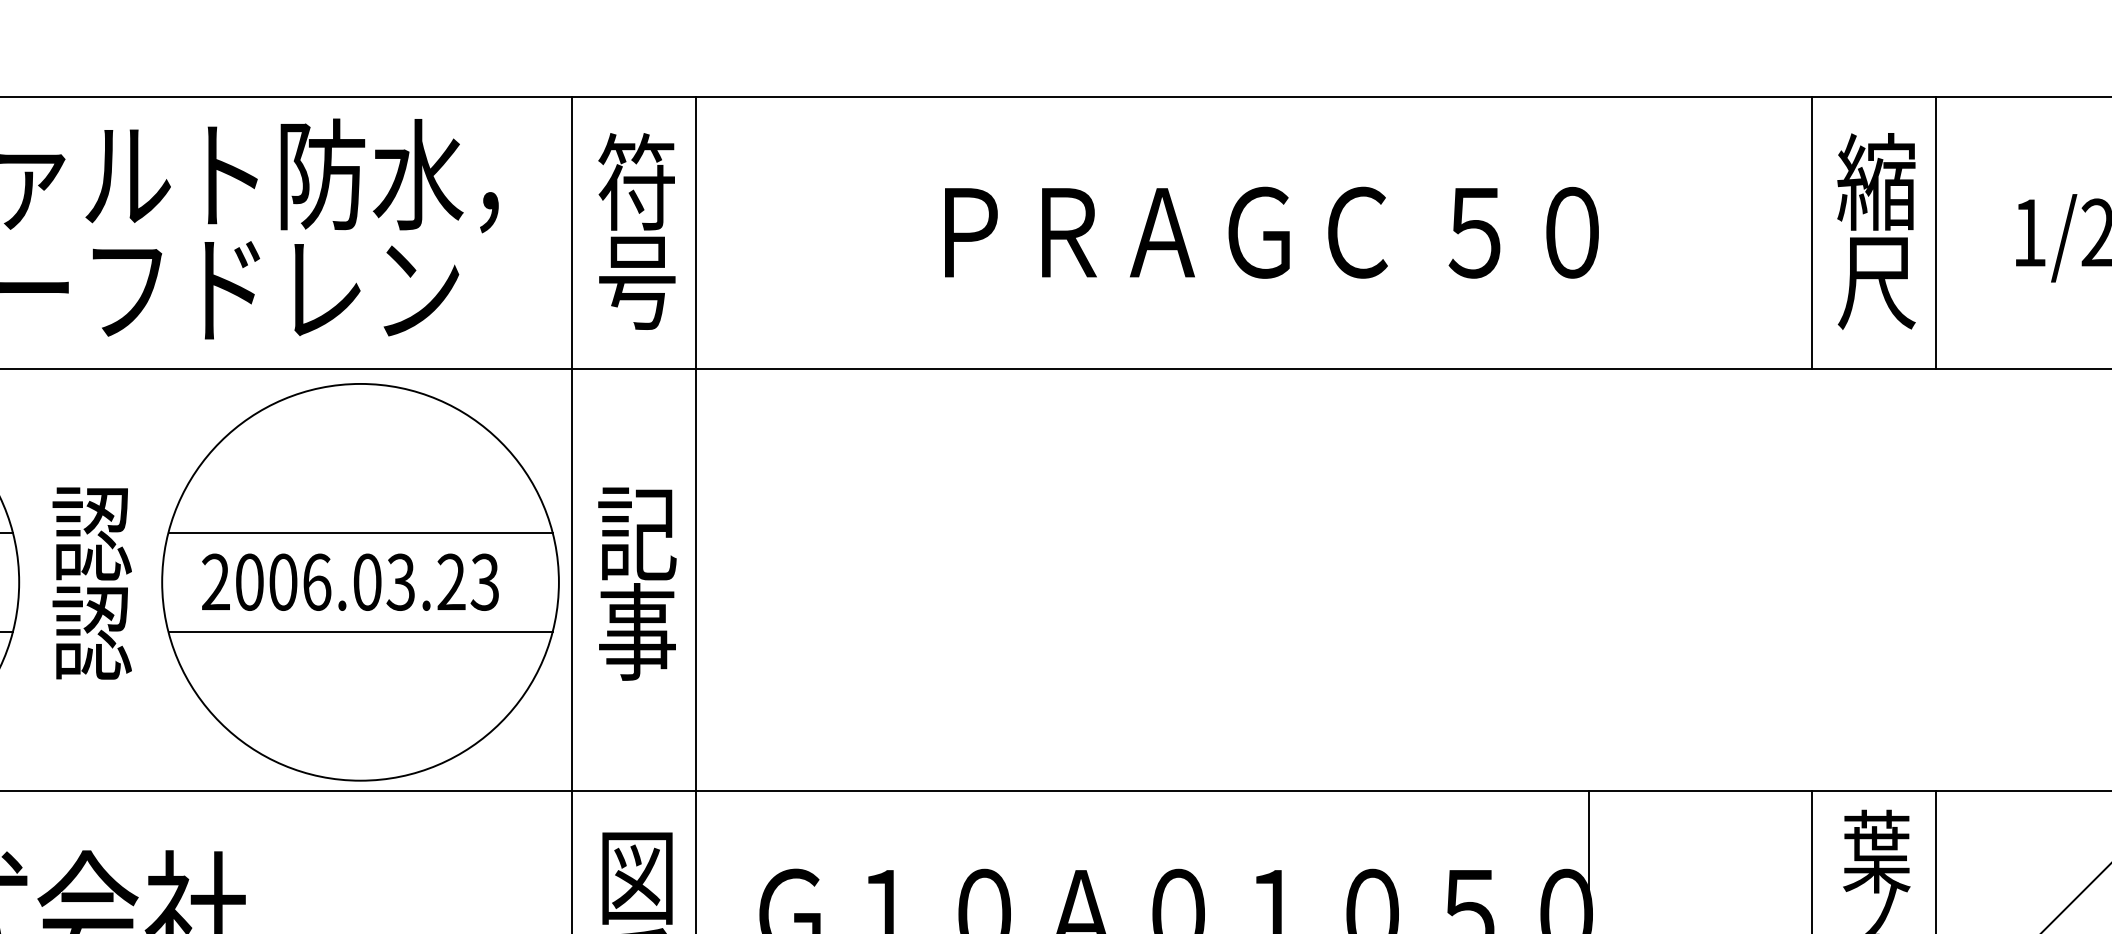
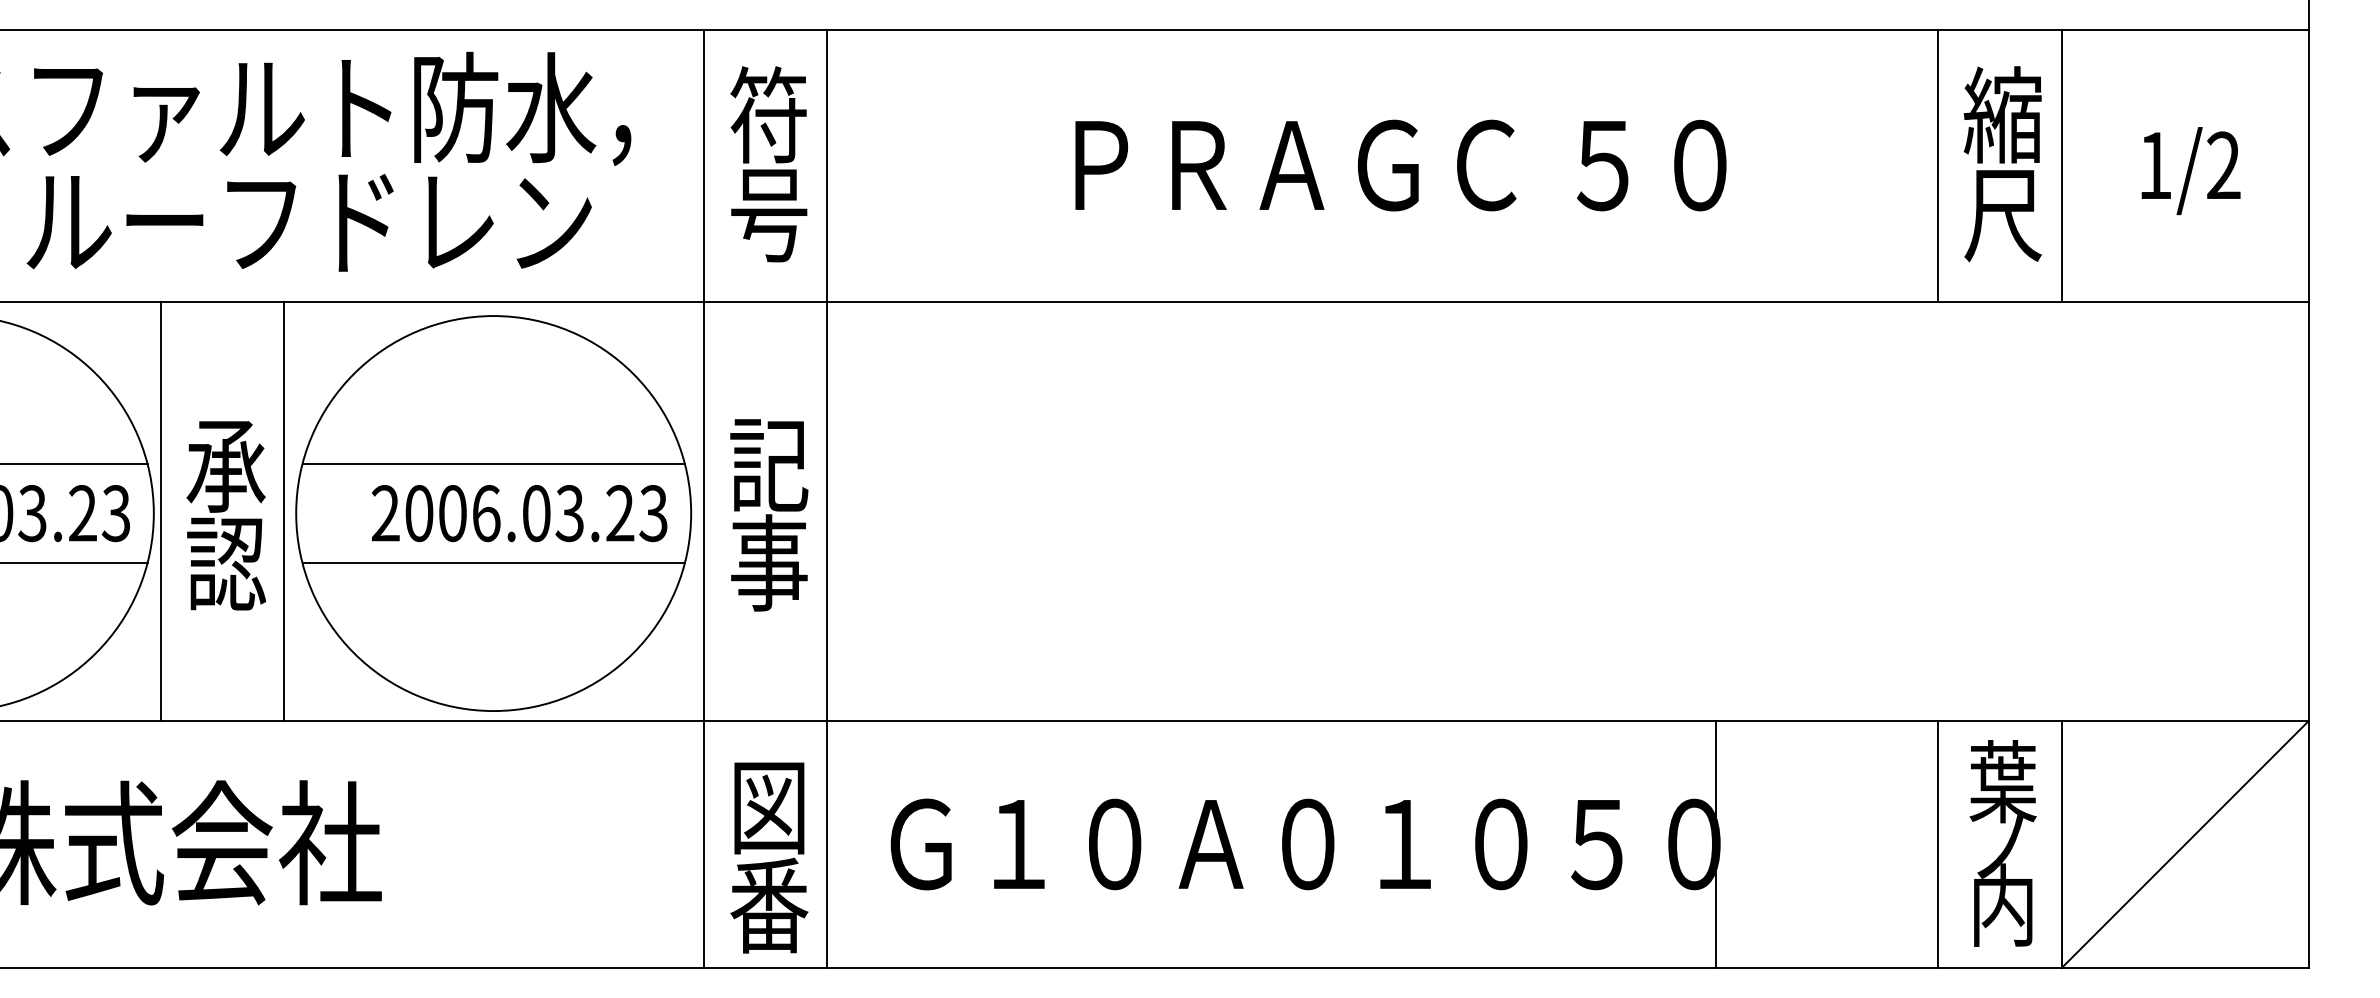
text: (92, 534) -> (226, 465), 認 -> 承
line: (25, 580) -> (160, 511), added
line: (150, 580) -> (284, 511), added
text: (350, 582) -> (519, 513), moved

